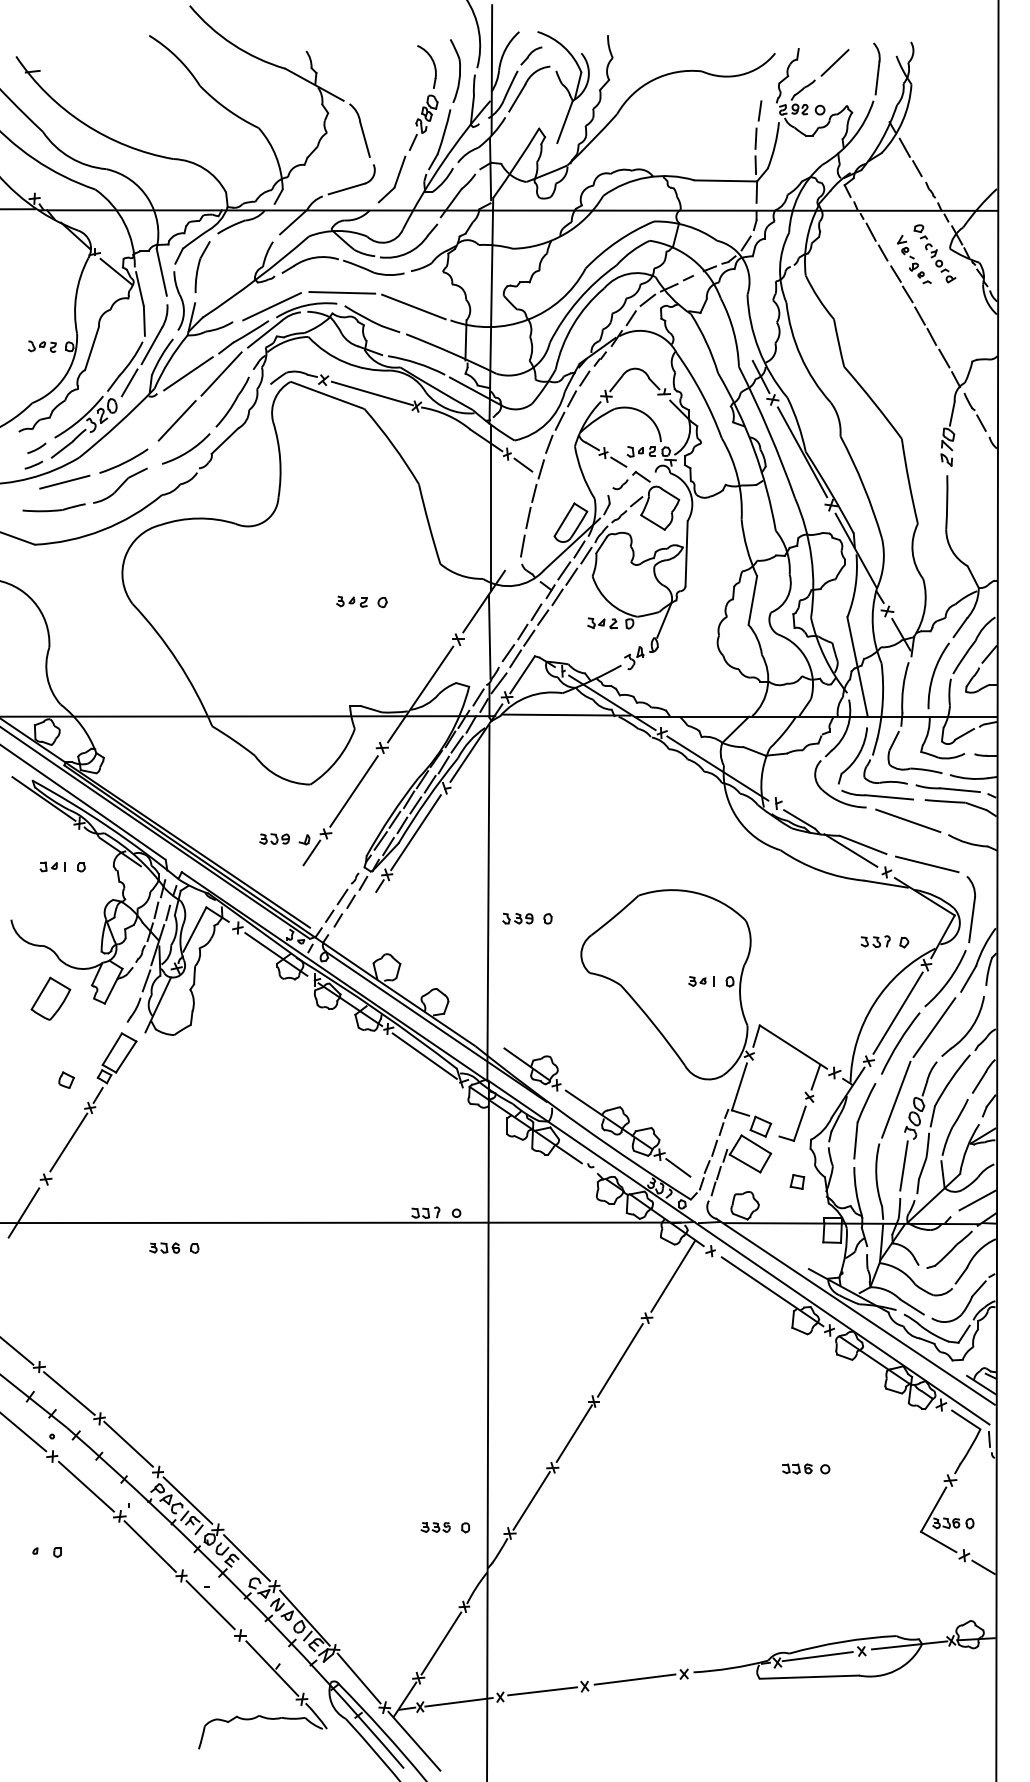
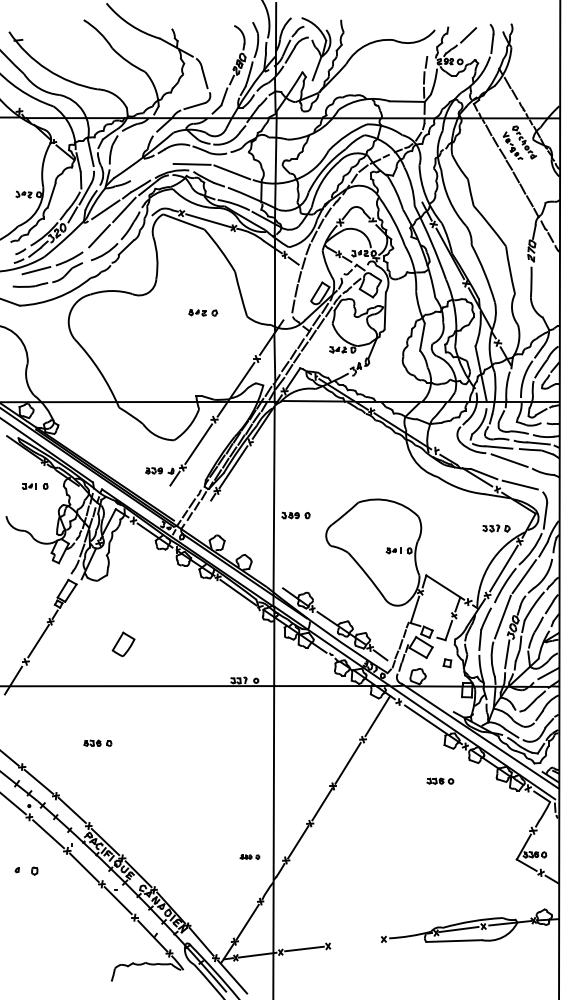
line: (271, 305) -> (152, 171), removed
part: (362, 601) -> (203, 312), moved
part: (50, 998) -> (123, 644), moved
part: (66, 1079) -> (37, 605), removed
part: (173, 1246) -> (97, 742), moved
part: (806, 1467) -> (440, 780), moved
part: (444, 1526) -> (249, 856), size x0.7
part: (47, 1551) -> (26, 870), size x1.4
line: (633, 1679) -> (355, 942), removed

